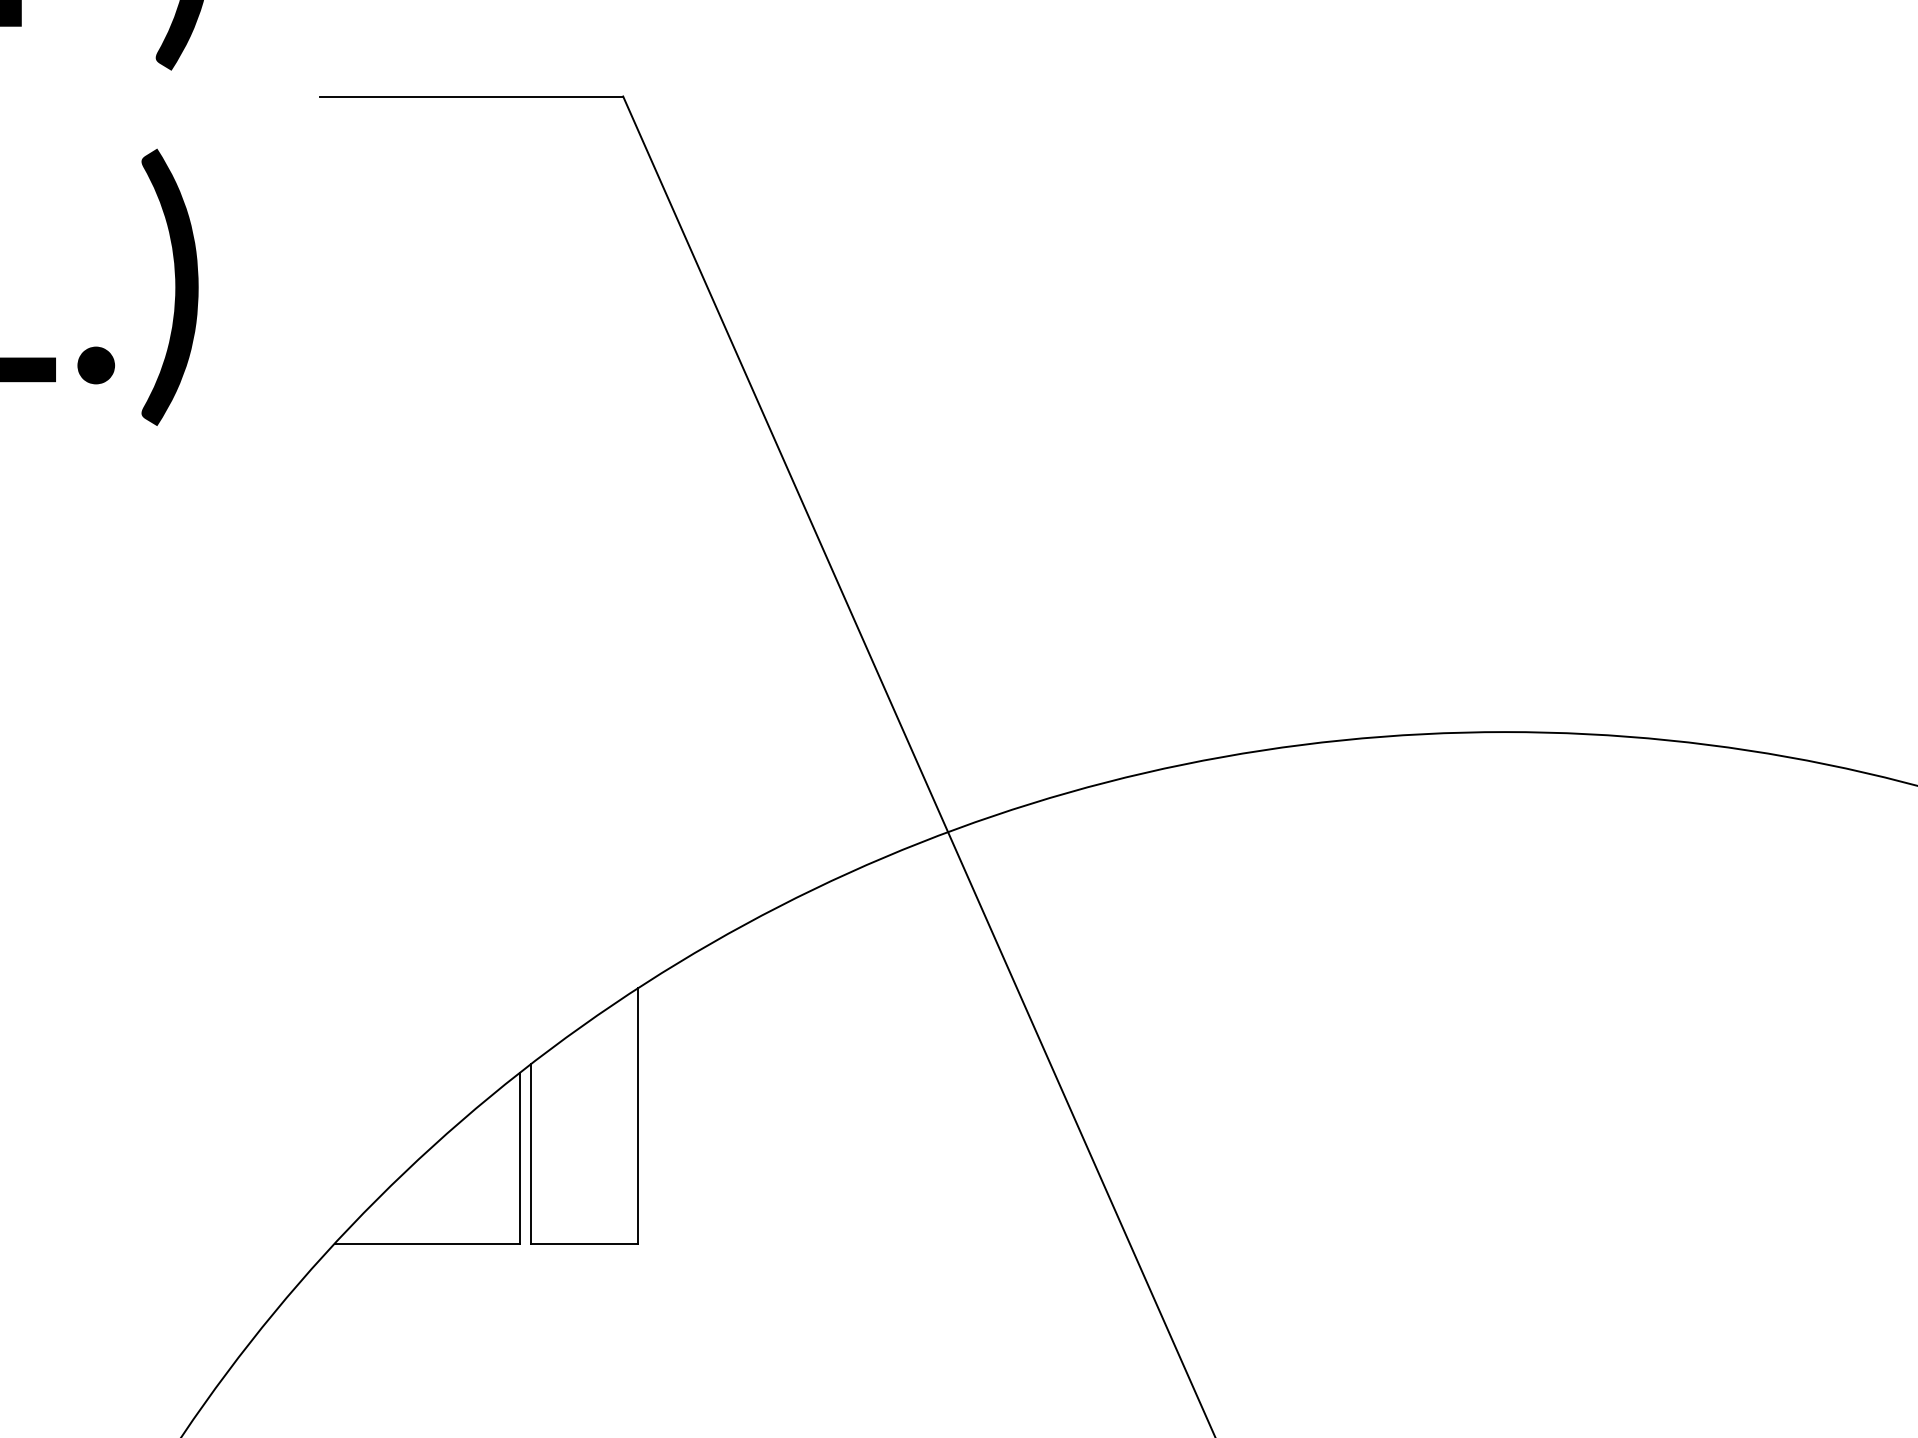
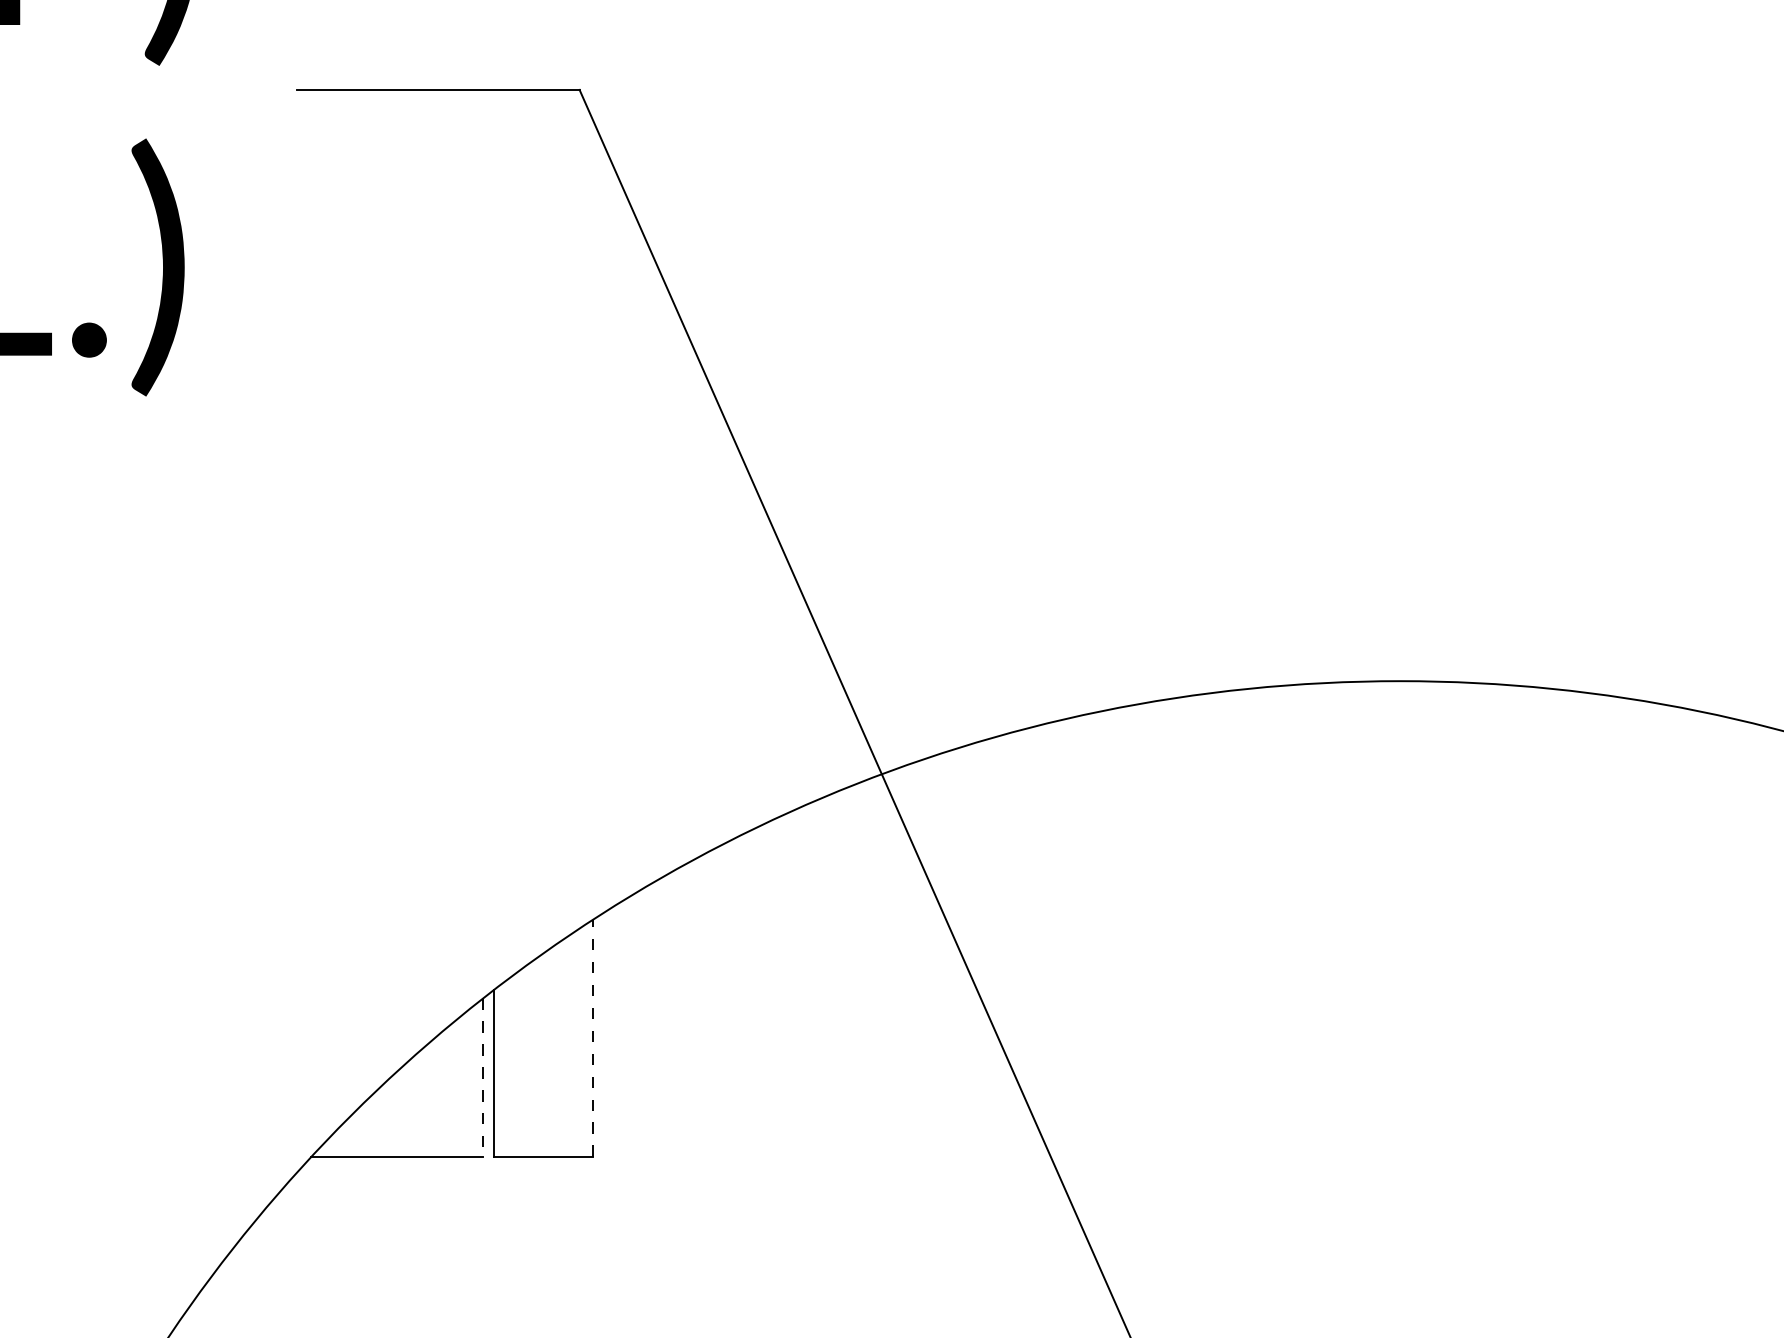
line: (638, 1116) -> (593, 1038), solid -> dashed
line: (519, 1159) -> (483, 1078), solid -> dashed

